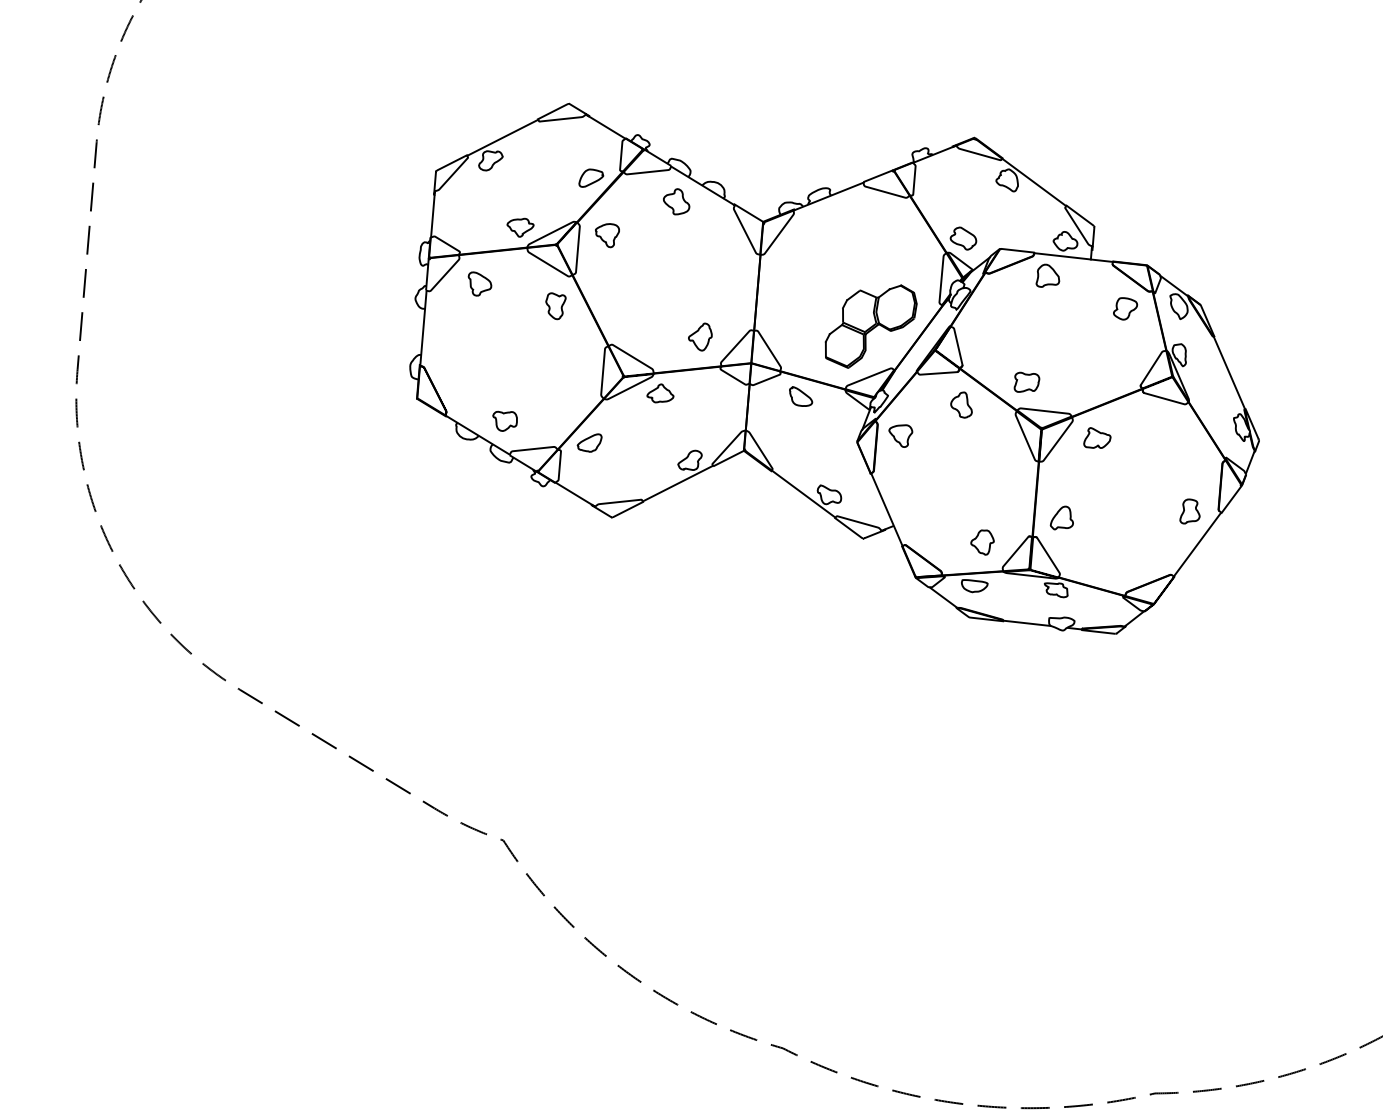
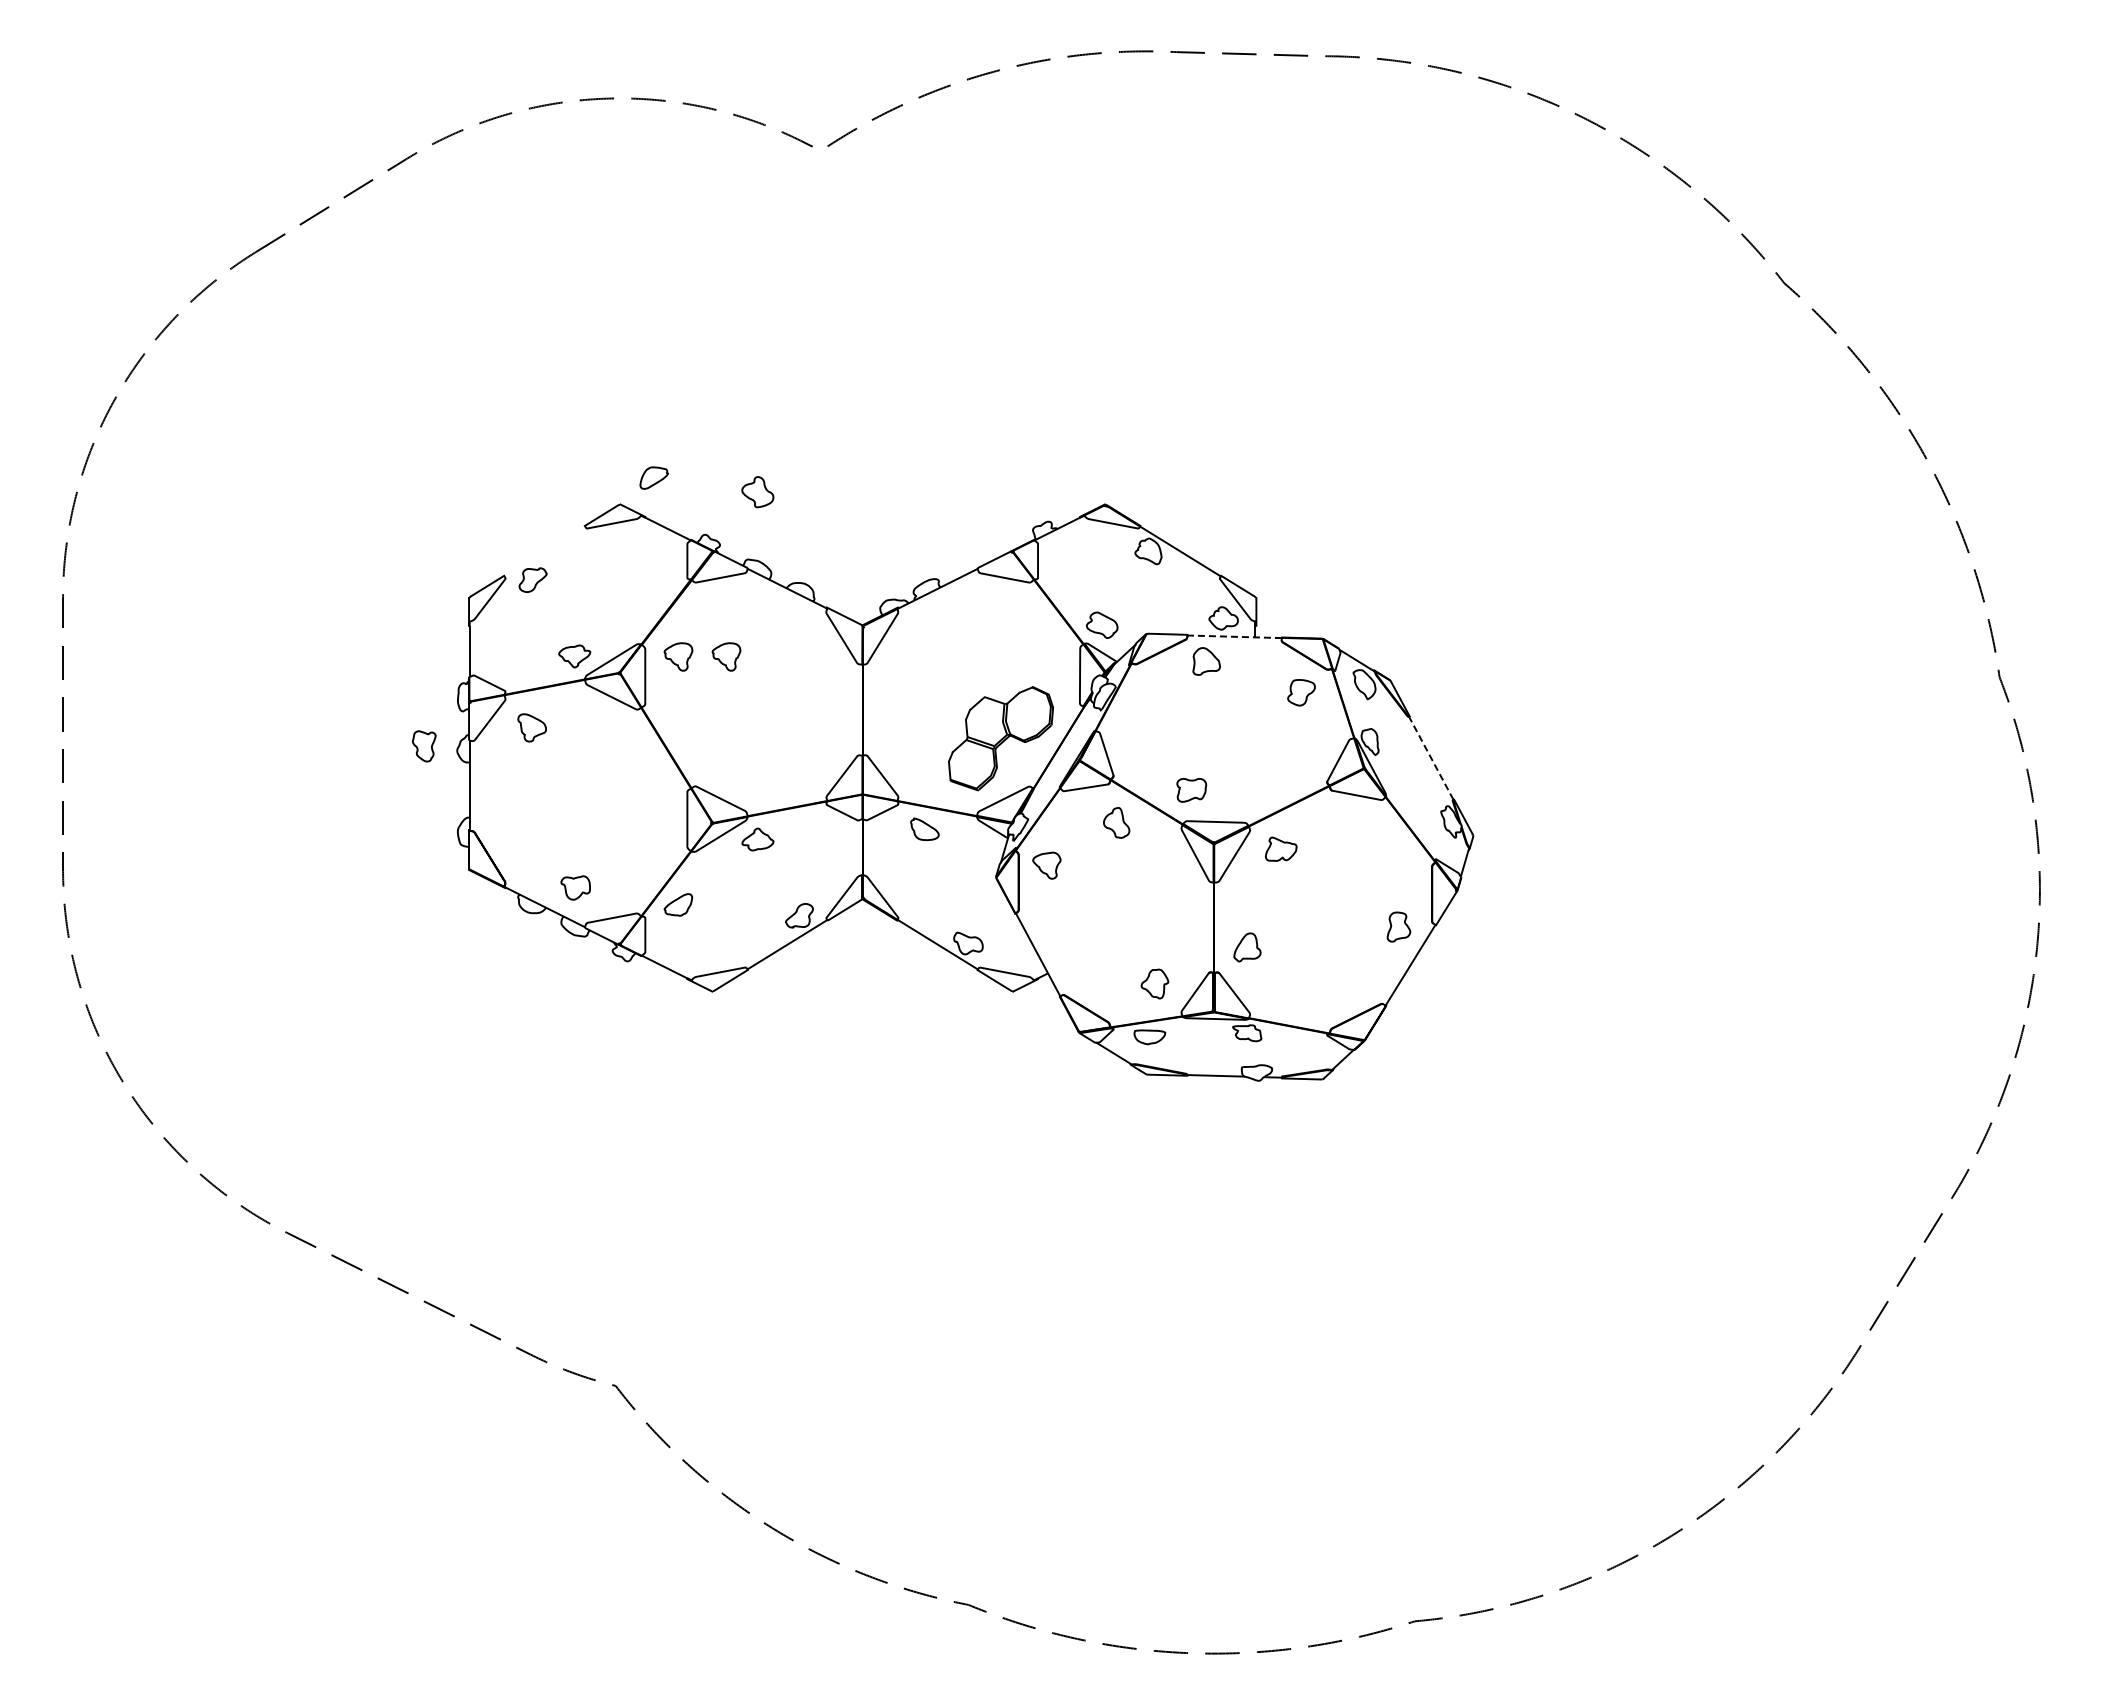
line: (502, 137) -> (544, 551), removed
part: (590, 178) -> (653, 477), moved
part: (676, 202) -> (757, 492), moved
part: (647, 238) -> (726, 656), added
line: (1073, 257) -> (1234, 636), solid -> dashed
part: (555, 306) -> (424, 746), moved
part: (700, 337) -> (799, 768), removed
line: (1228, 372) -> (1430, 757), solid -> dashed

